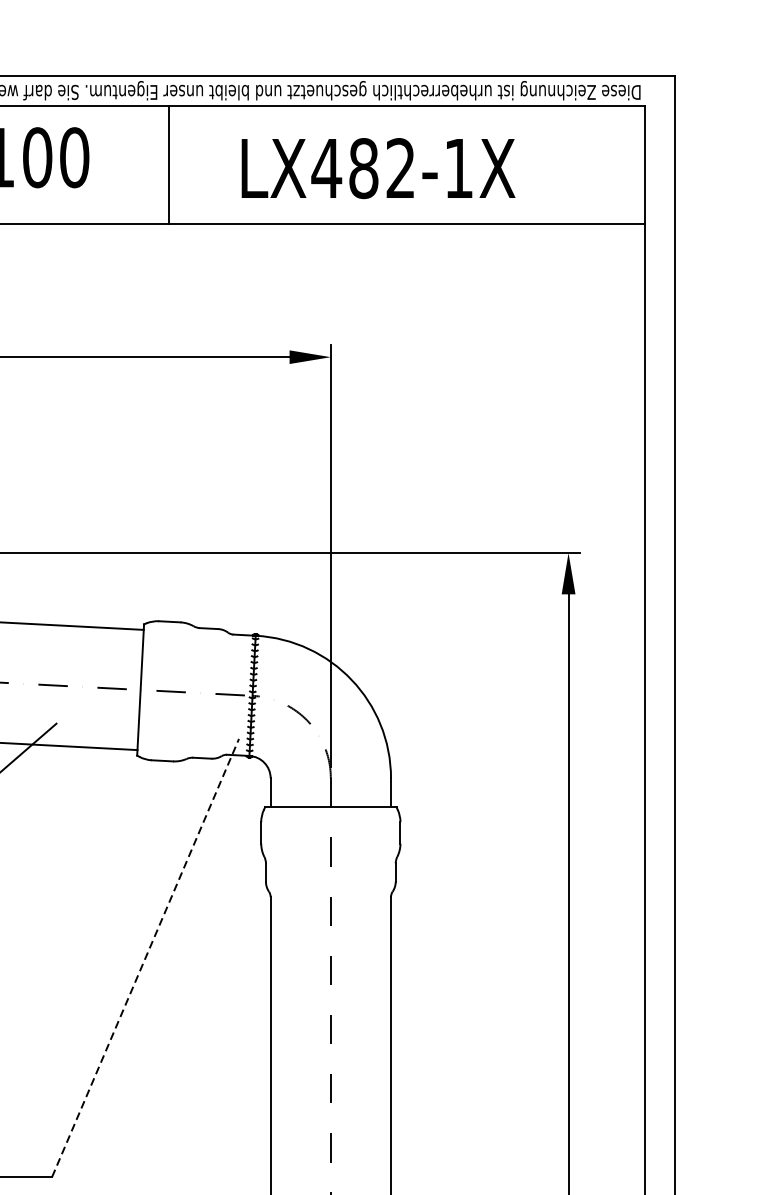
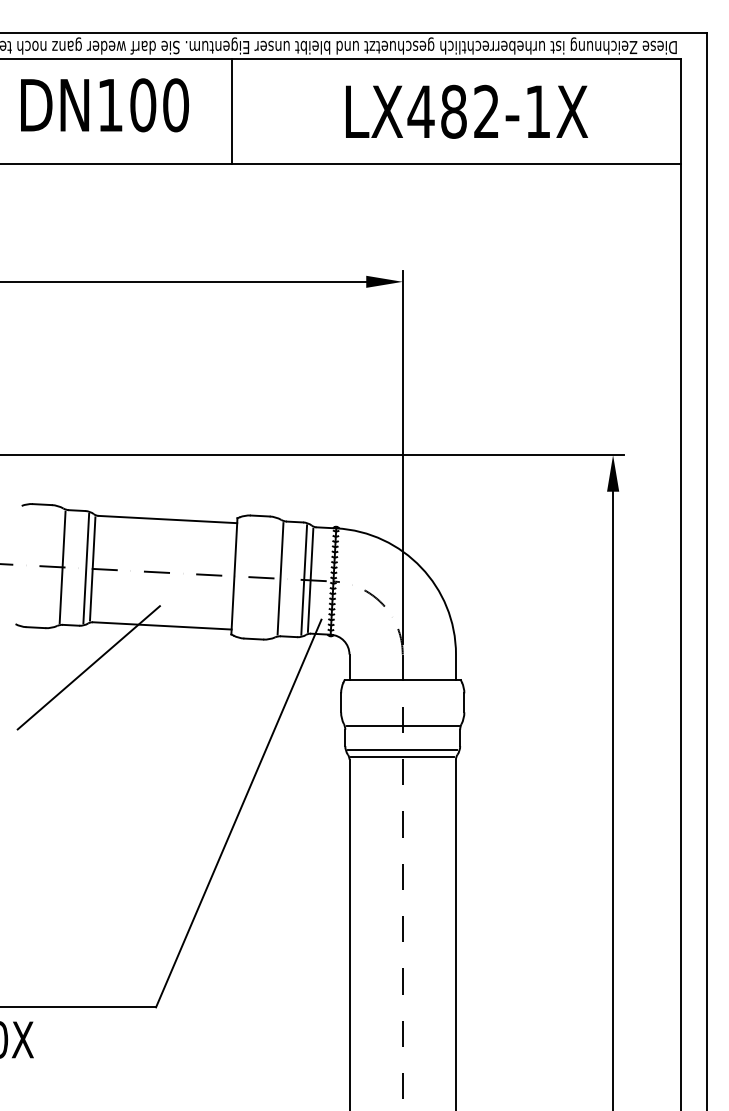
line: (168, 164) -> (231, 111), moved
text: (378, 168) -> (466, 111), moved
line: (192, 692) -> (280, 578), added
line: (219, 693) -> (304, 579), added
line: (226, 693) -> (310, 579), added
line: (330, 859) -> (402, 726), added
line: (330, 886) -> (402, 750), added
line: (330, 893) -> (402, 756), added
line: (145, 957) -> (238, 813), dashed -> solid

